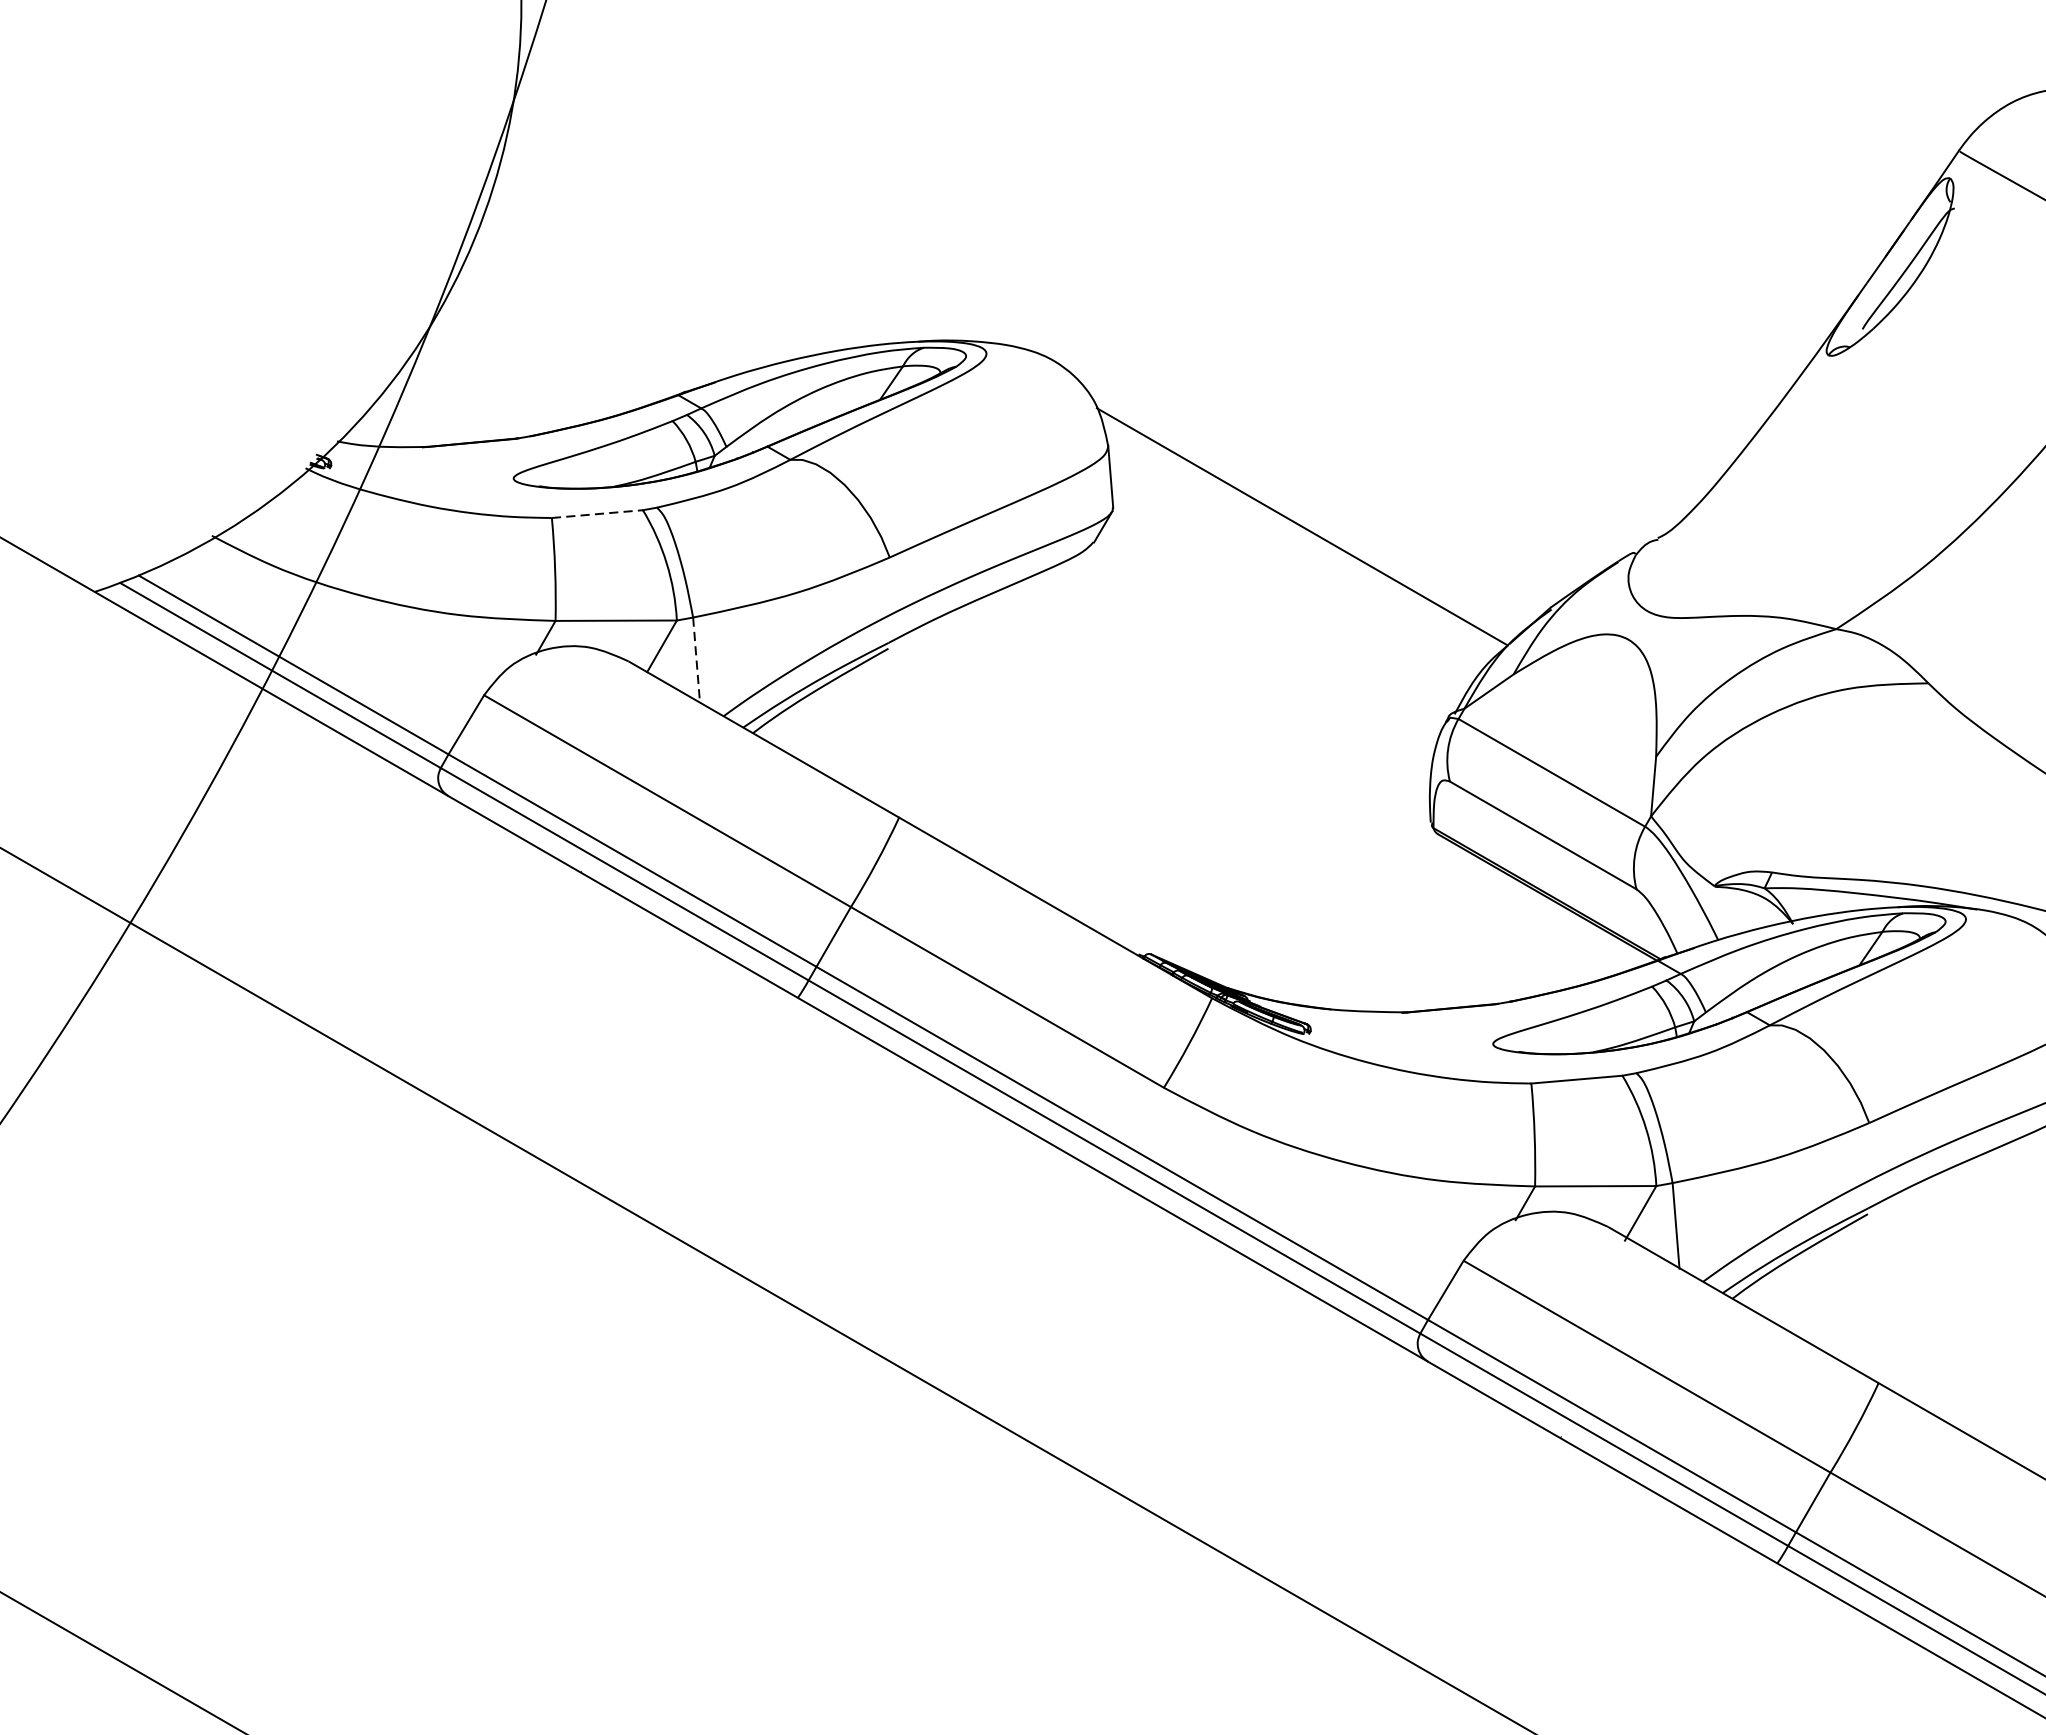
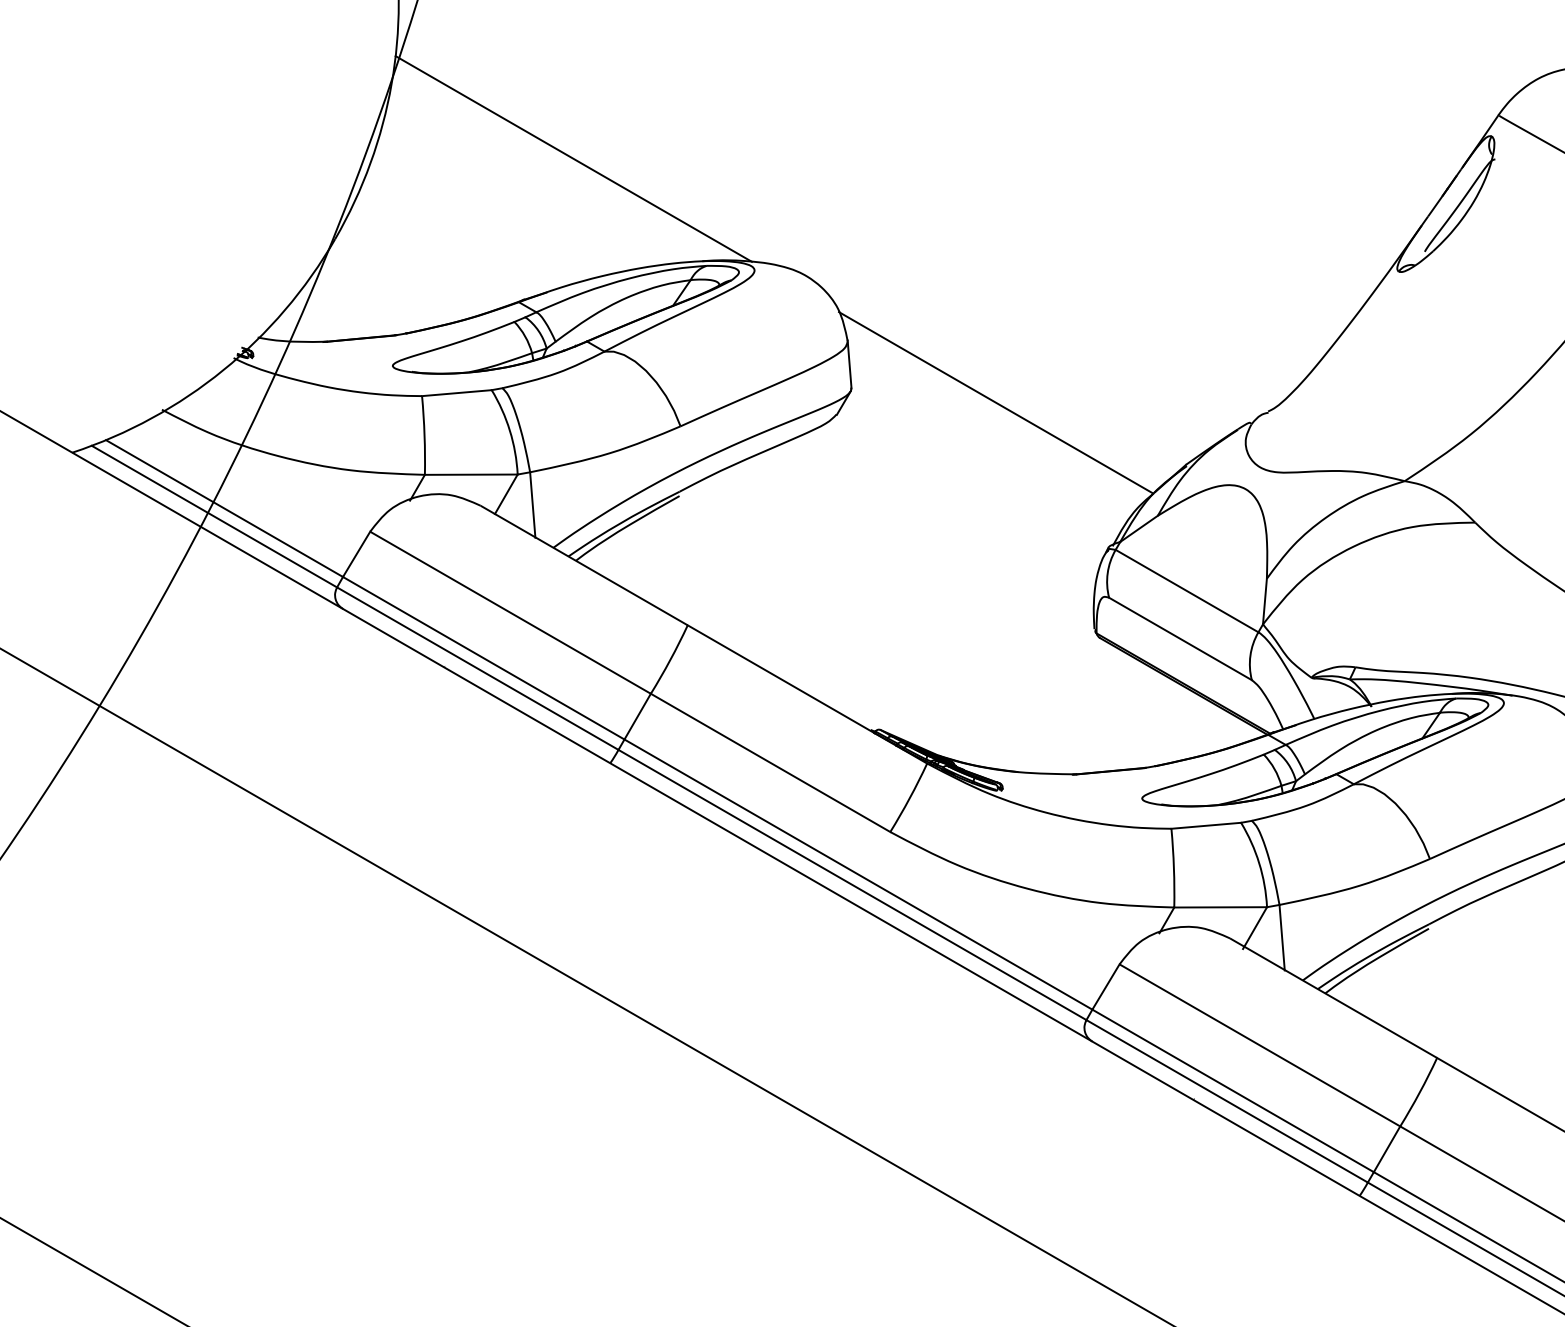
line: (749, 207) -> (573, 158), added
line: (596, 514) -> (456, 393), dashed -> solid
line: (696, 660) -> (532, 505), dashed -> solid

